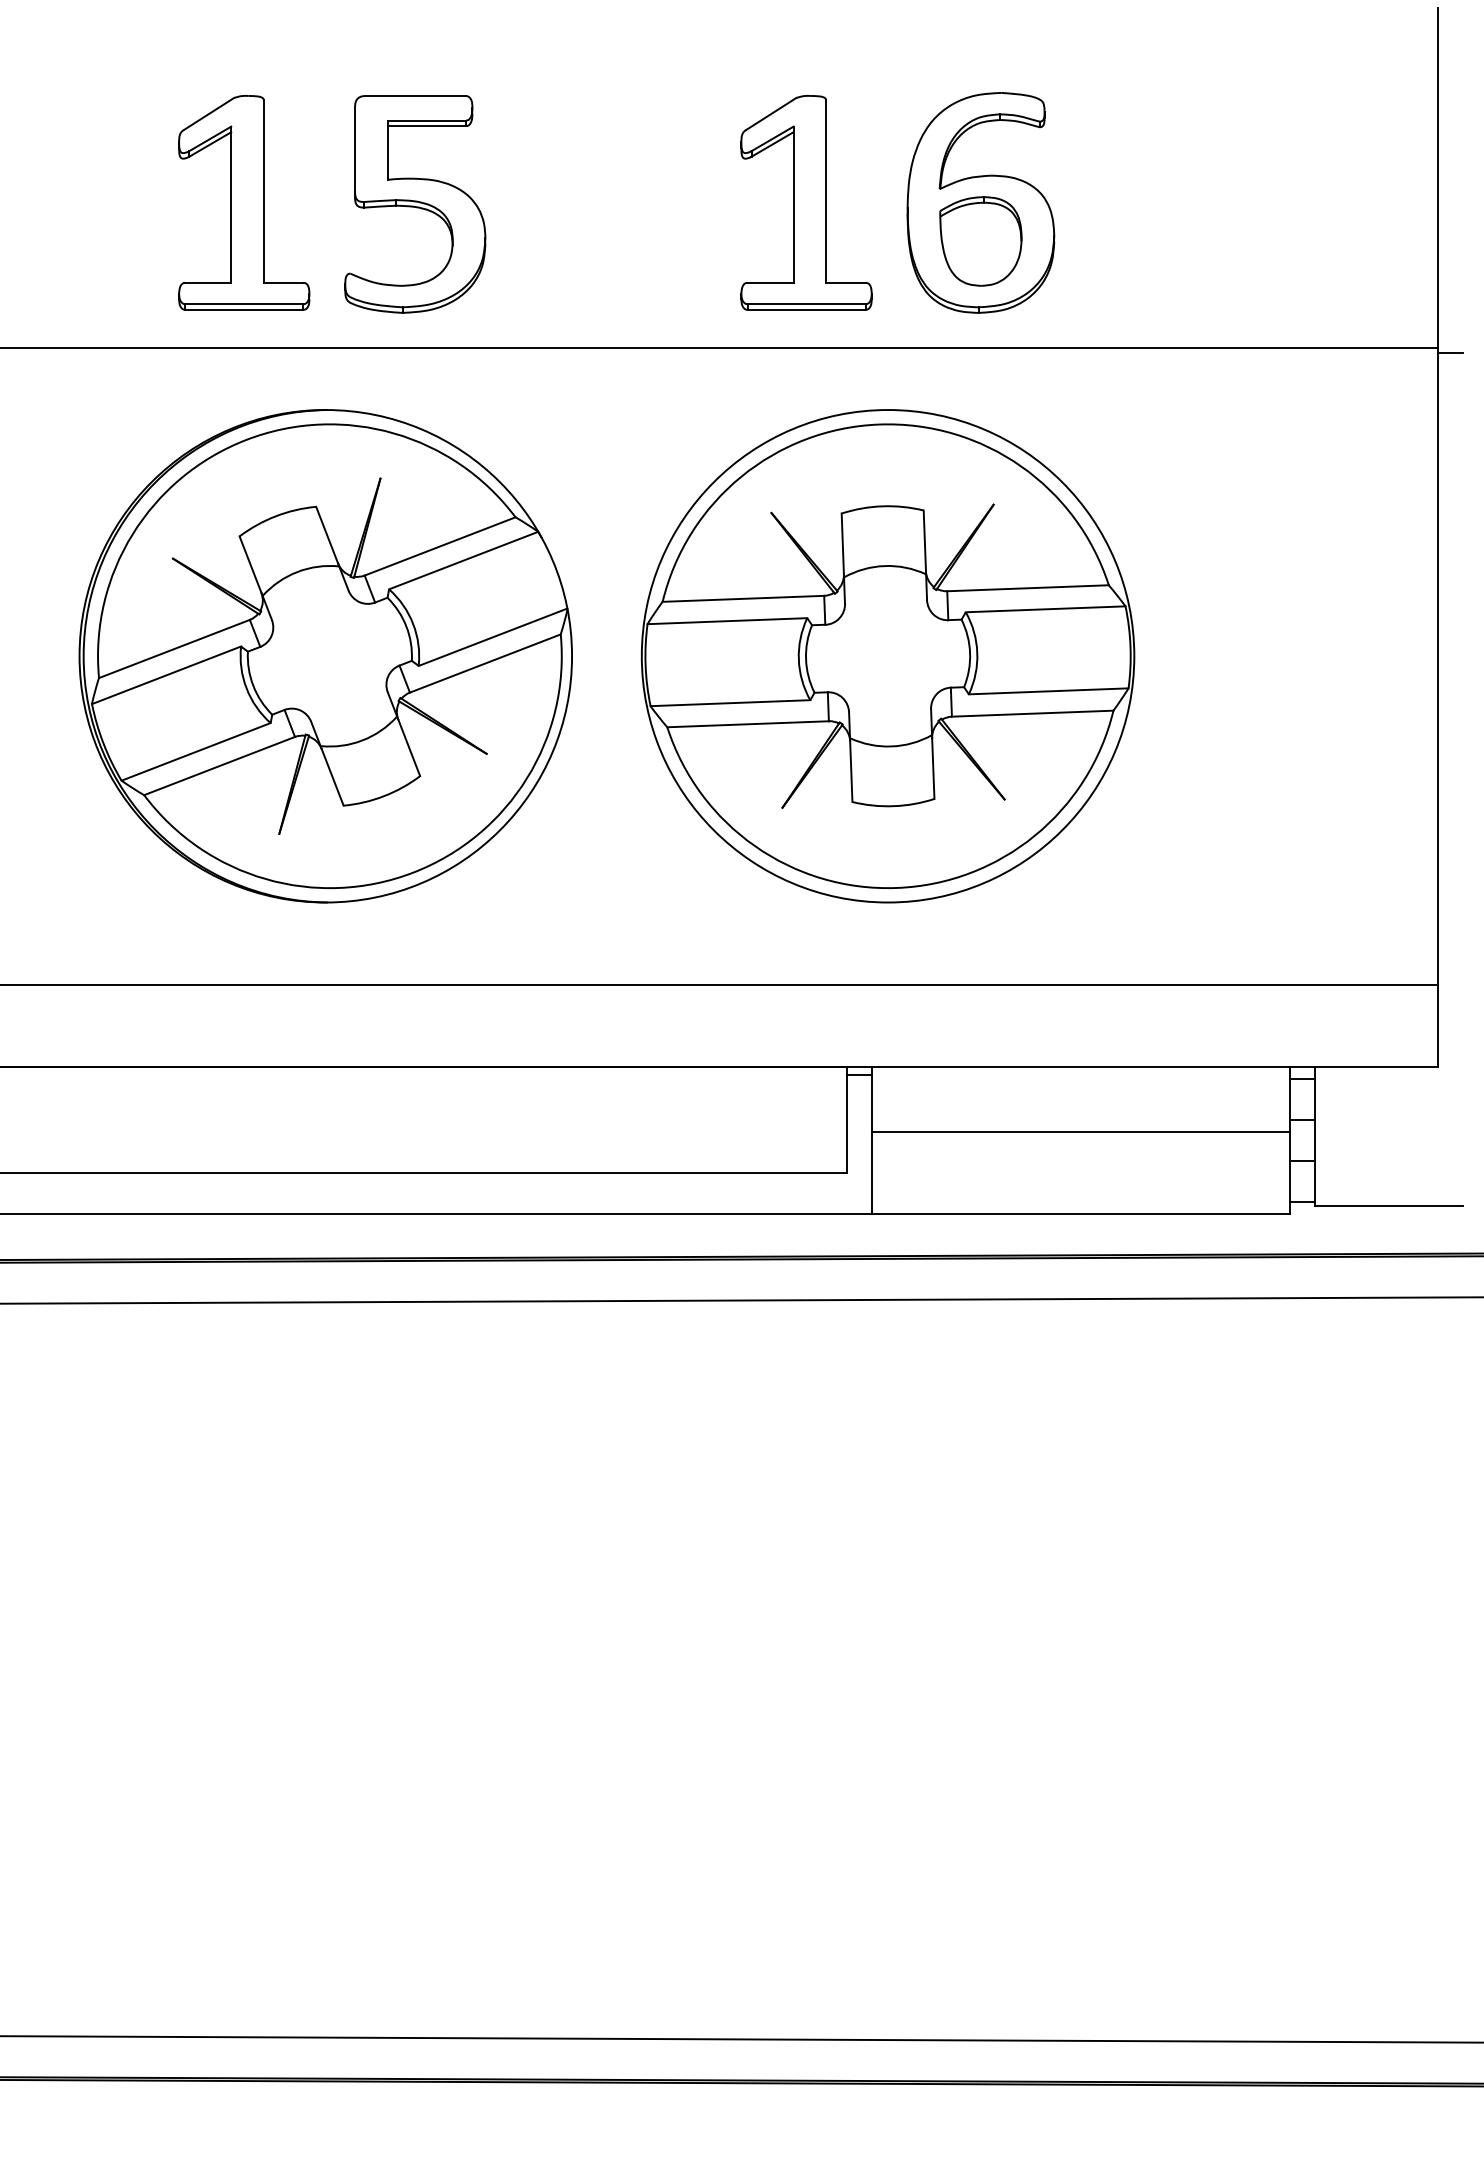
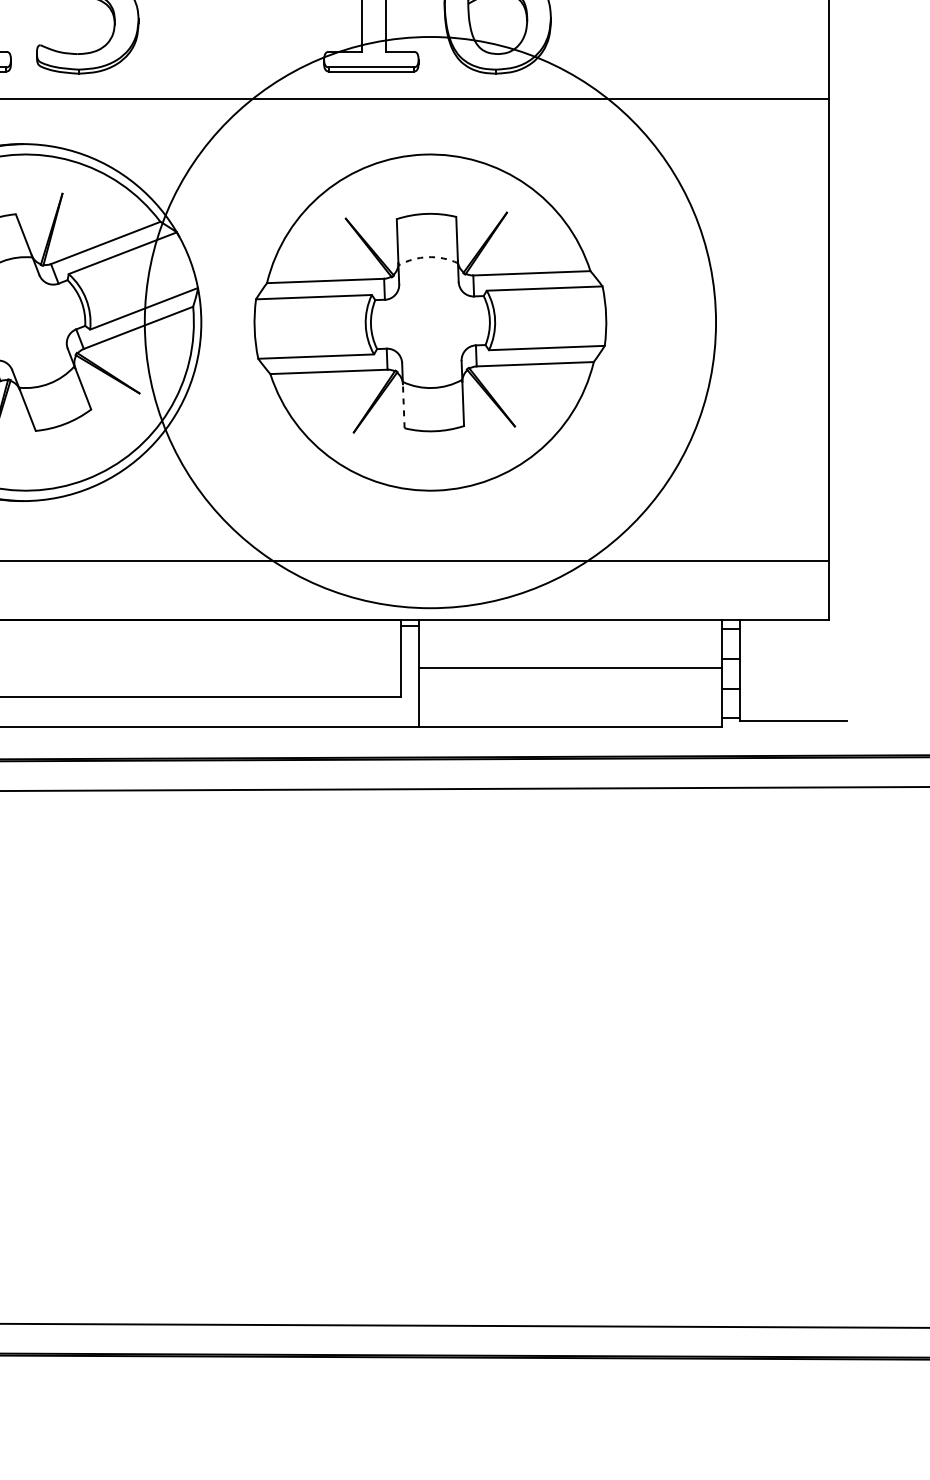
line: (1450, 352) -> (838, 102), removed
arc: (884, 566) -> (427, 257), solid -> dashed
circle: (887, 656) -> (430, 322), size x1.6
line: (851, 771) -> (403, 406), solid -> dashed

